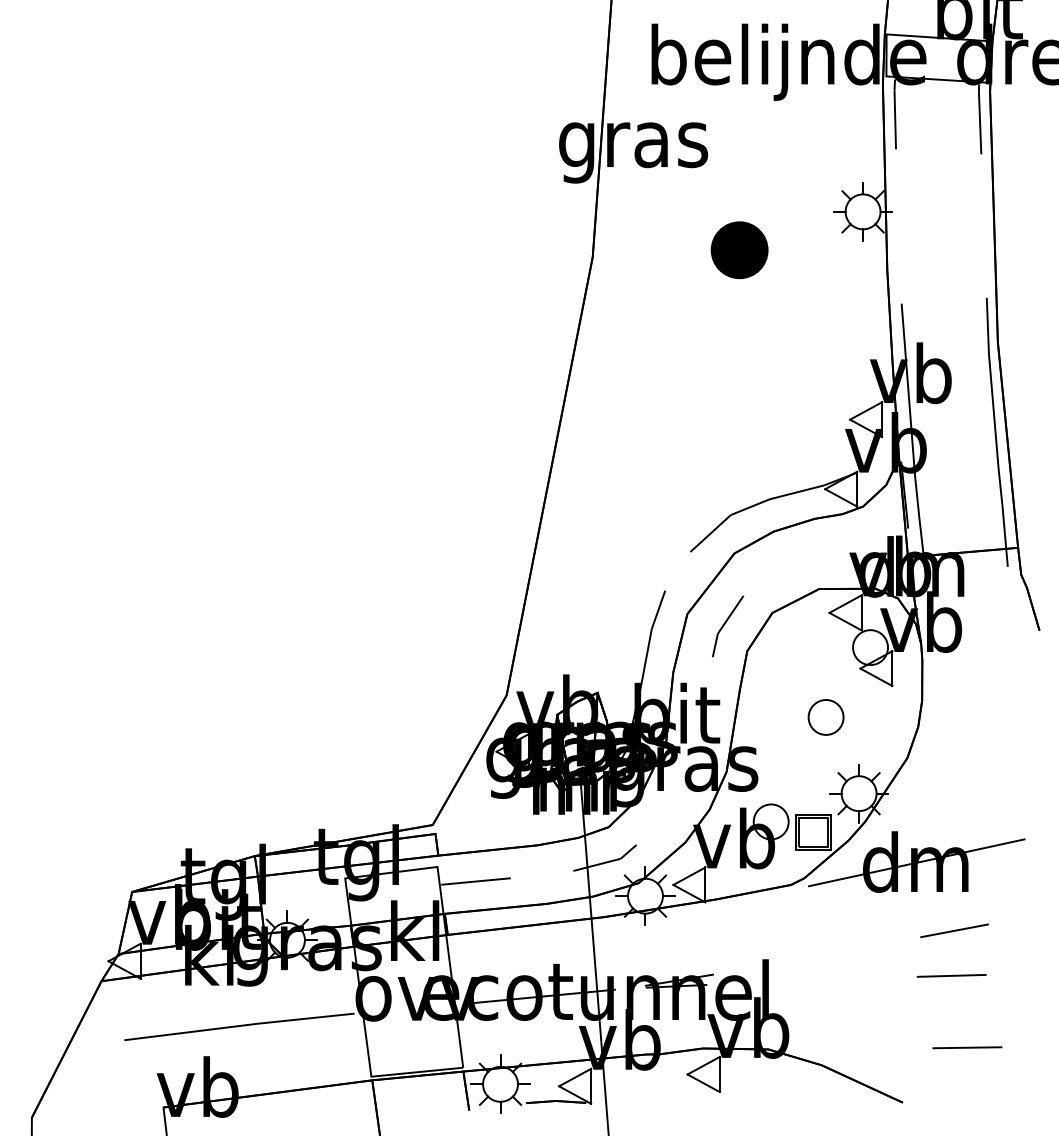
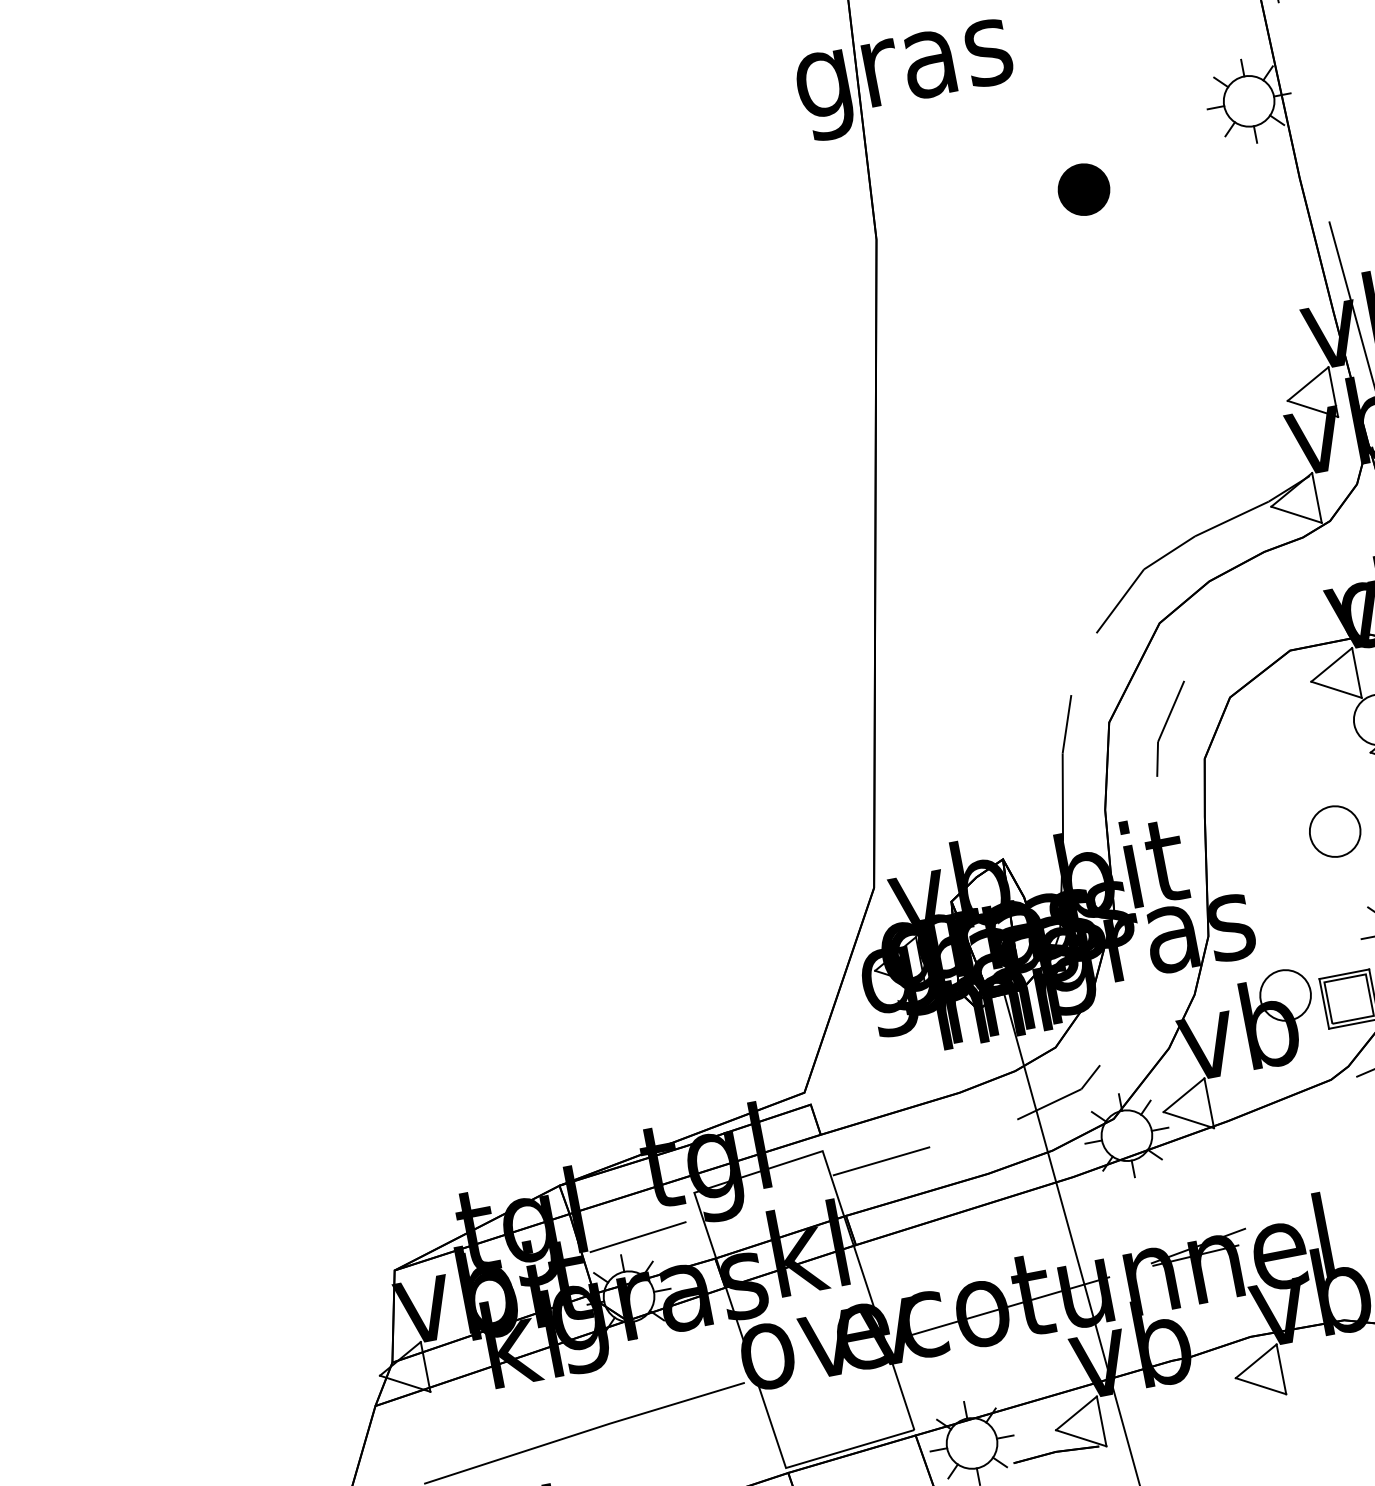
part: (739, 249) -> (1083, 188), size x0.62
line: (302, 900) -> (639, 1235), added

